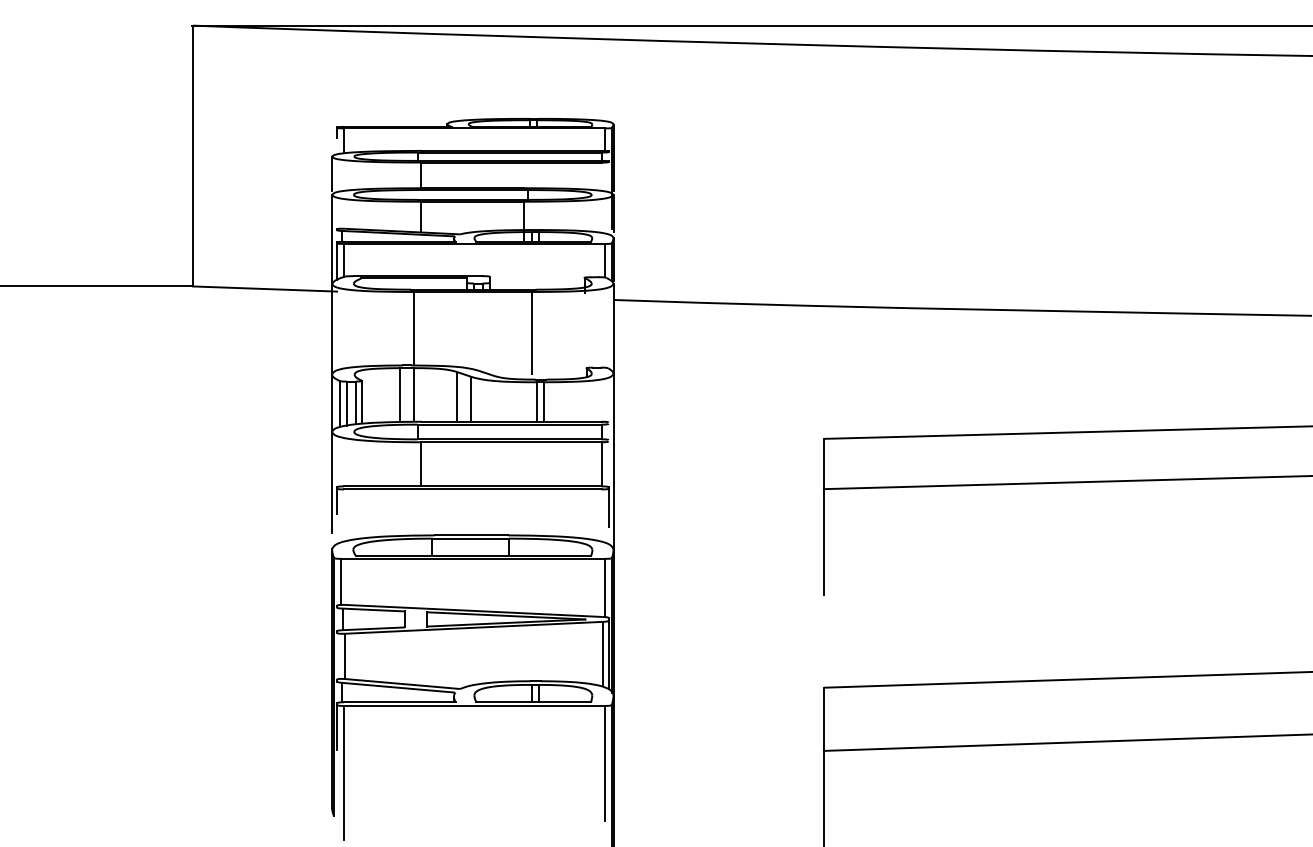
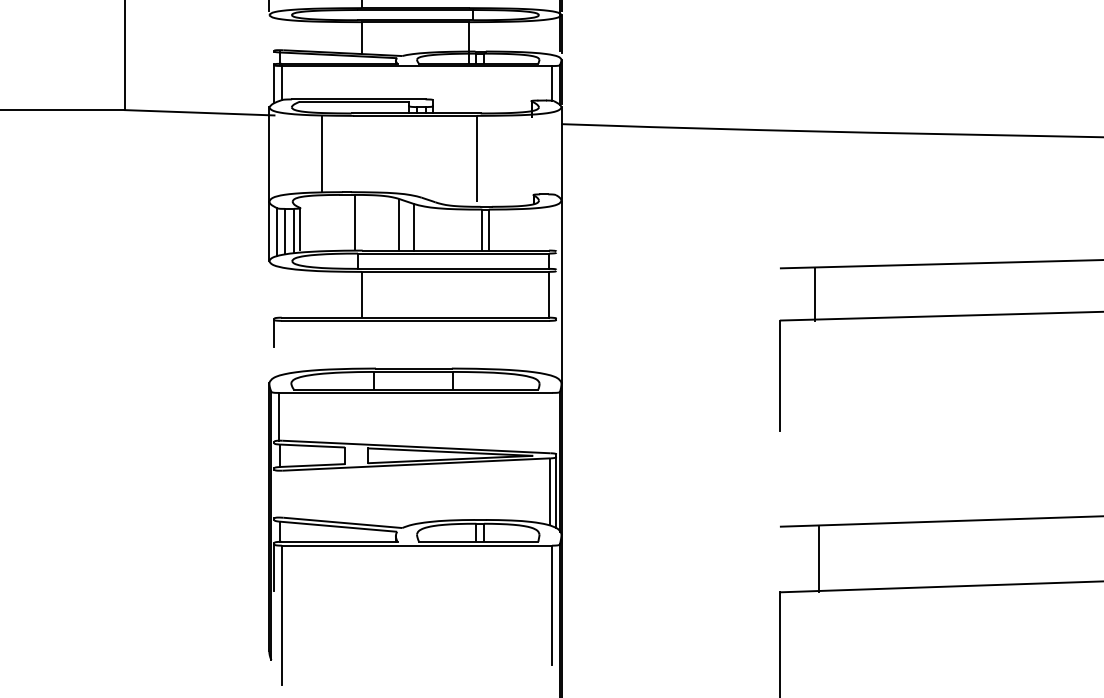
line: (332, 238) -> (269, 60), removed
line: (413, 328) -> (321, 153), moved
line: (400, 395) -> (340, 223), removed
line: (823, 463) -> (814, 293), moved
line: (332, 482) -> (269, 313), removed
line: (608, 507) -> (556, 339), removed
line: (604, 587) -> (552, 422), removed
line: (344, 656) -> (282, 494), removed
line: (823, 718) -> (818, 558), moved

